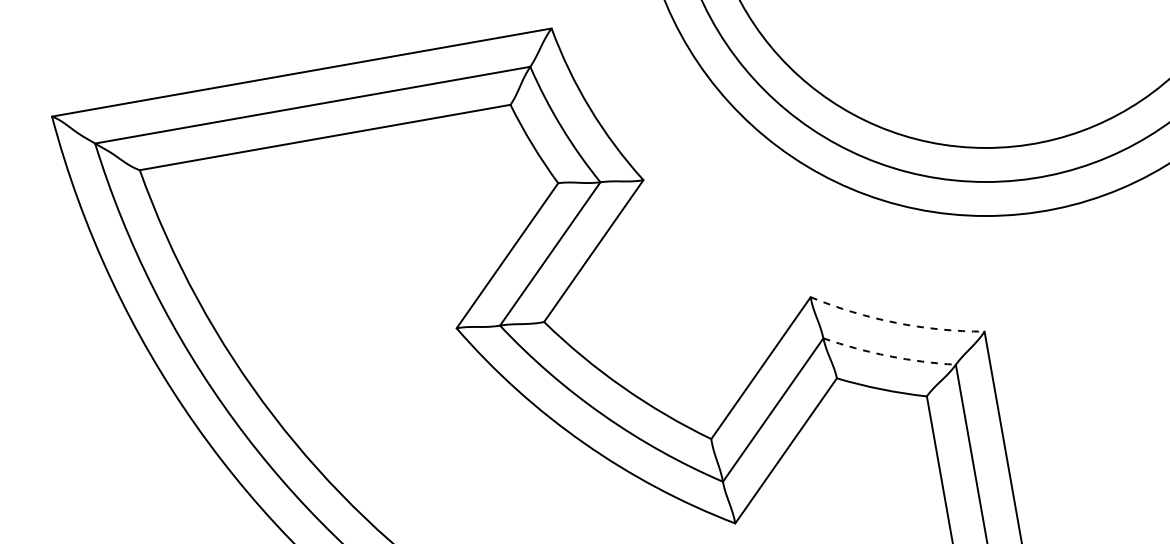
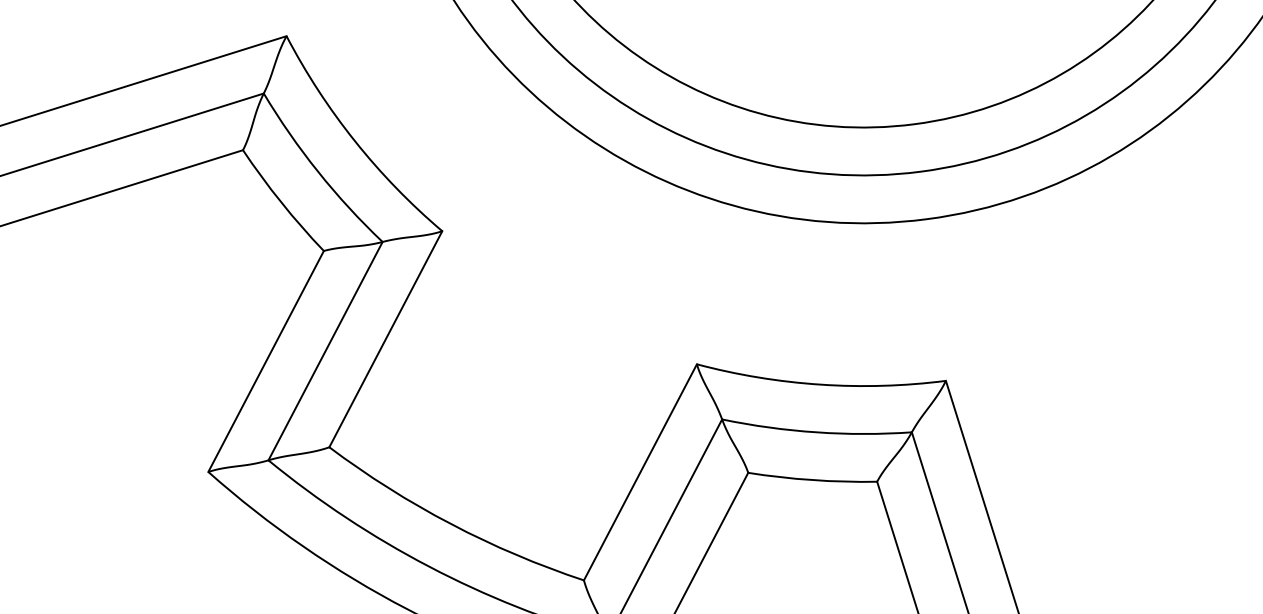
arc: (895, 322) -> (819, 384), dashed -> solid
arc: (888, 356) -> (816, 432), dashed -> solid

